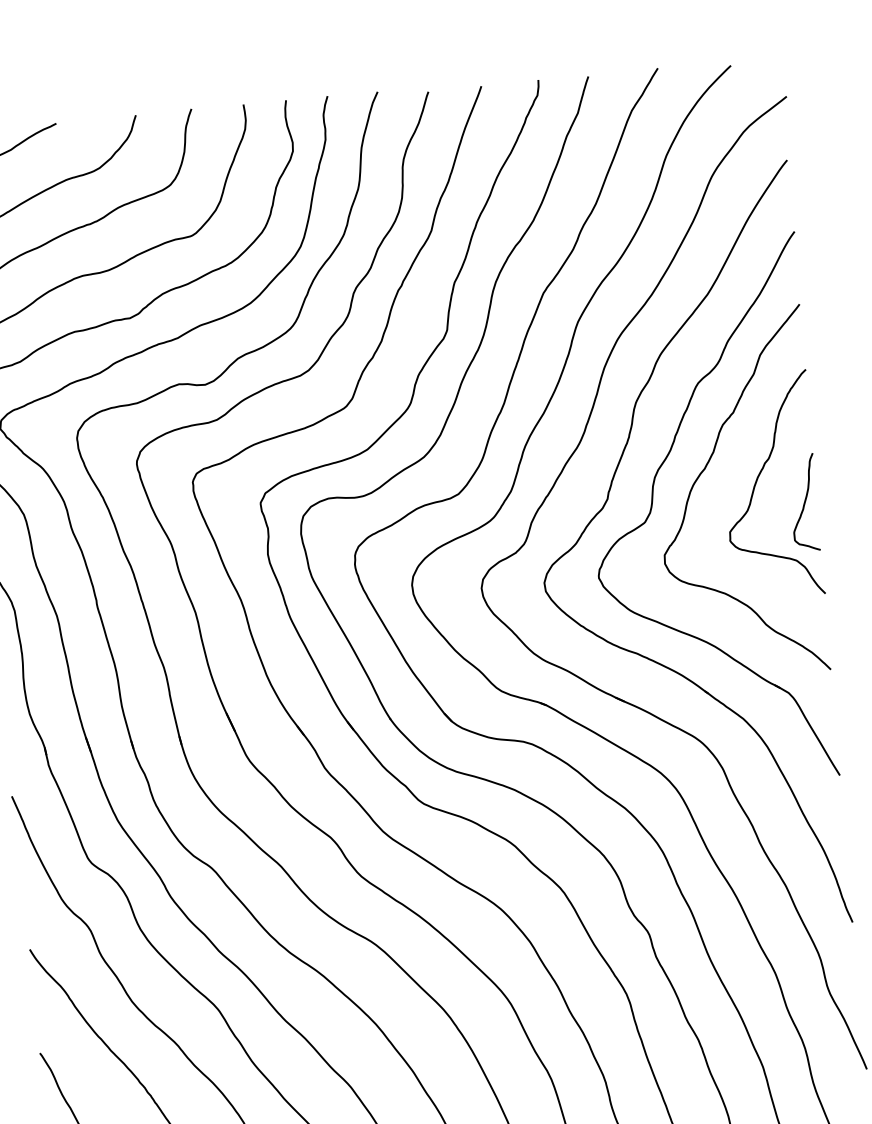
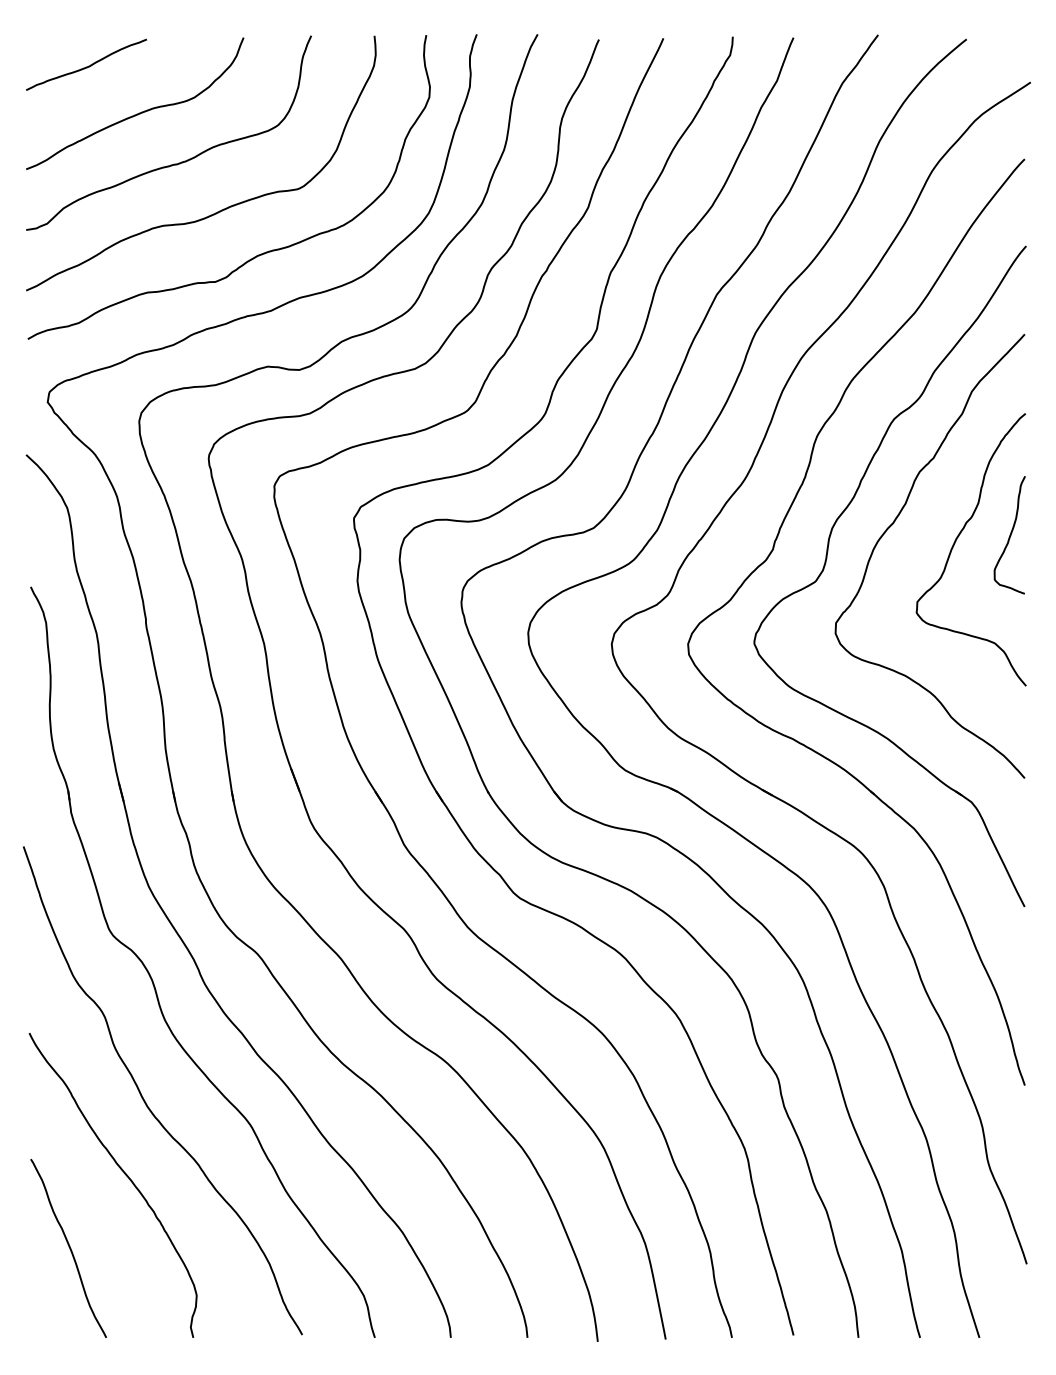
curve: (803, 503) -> (1009, 535), moved

